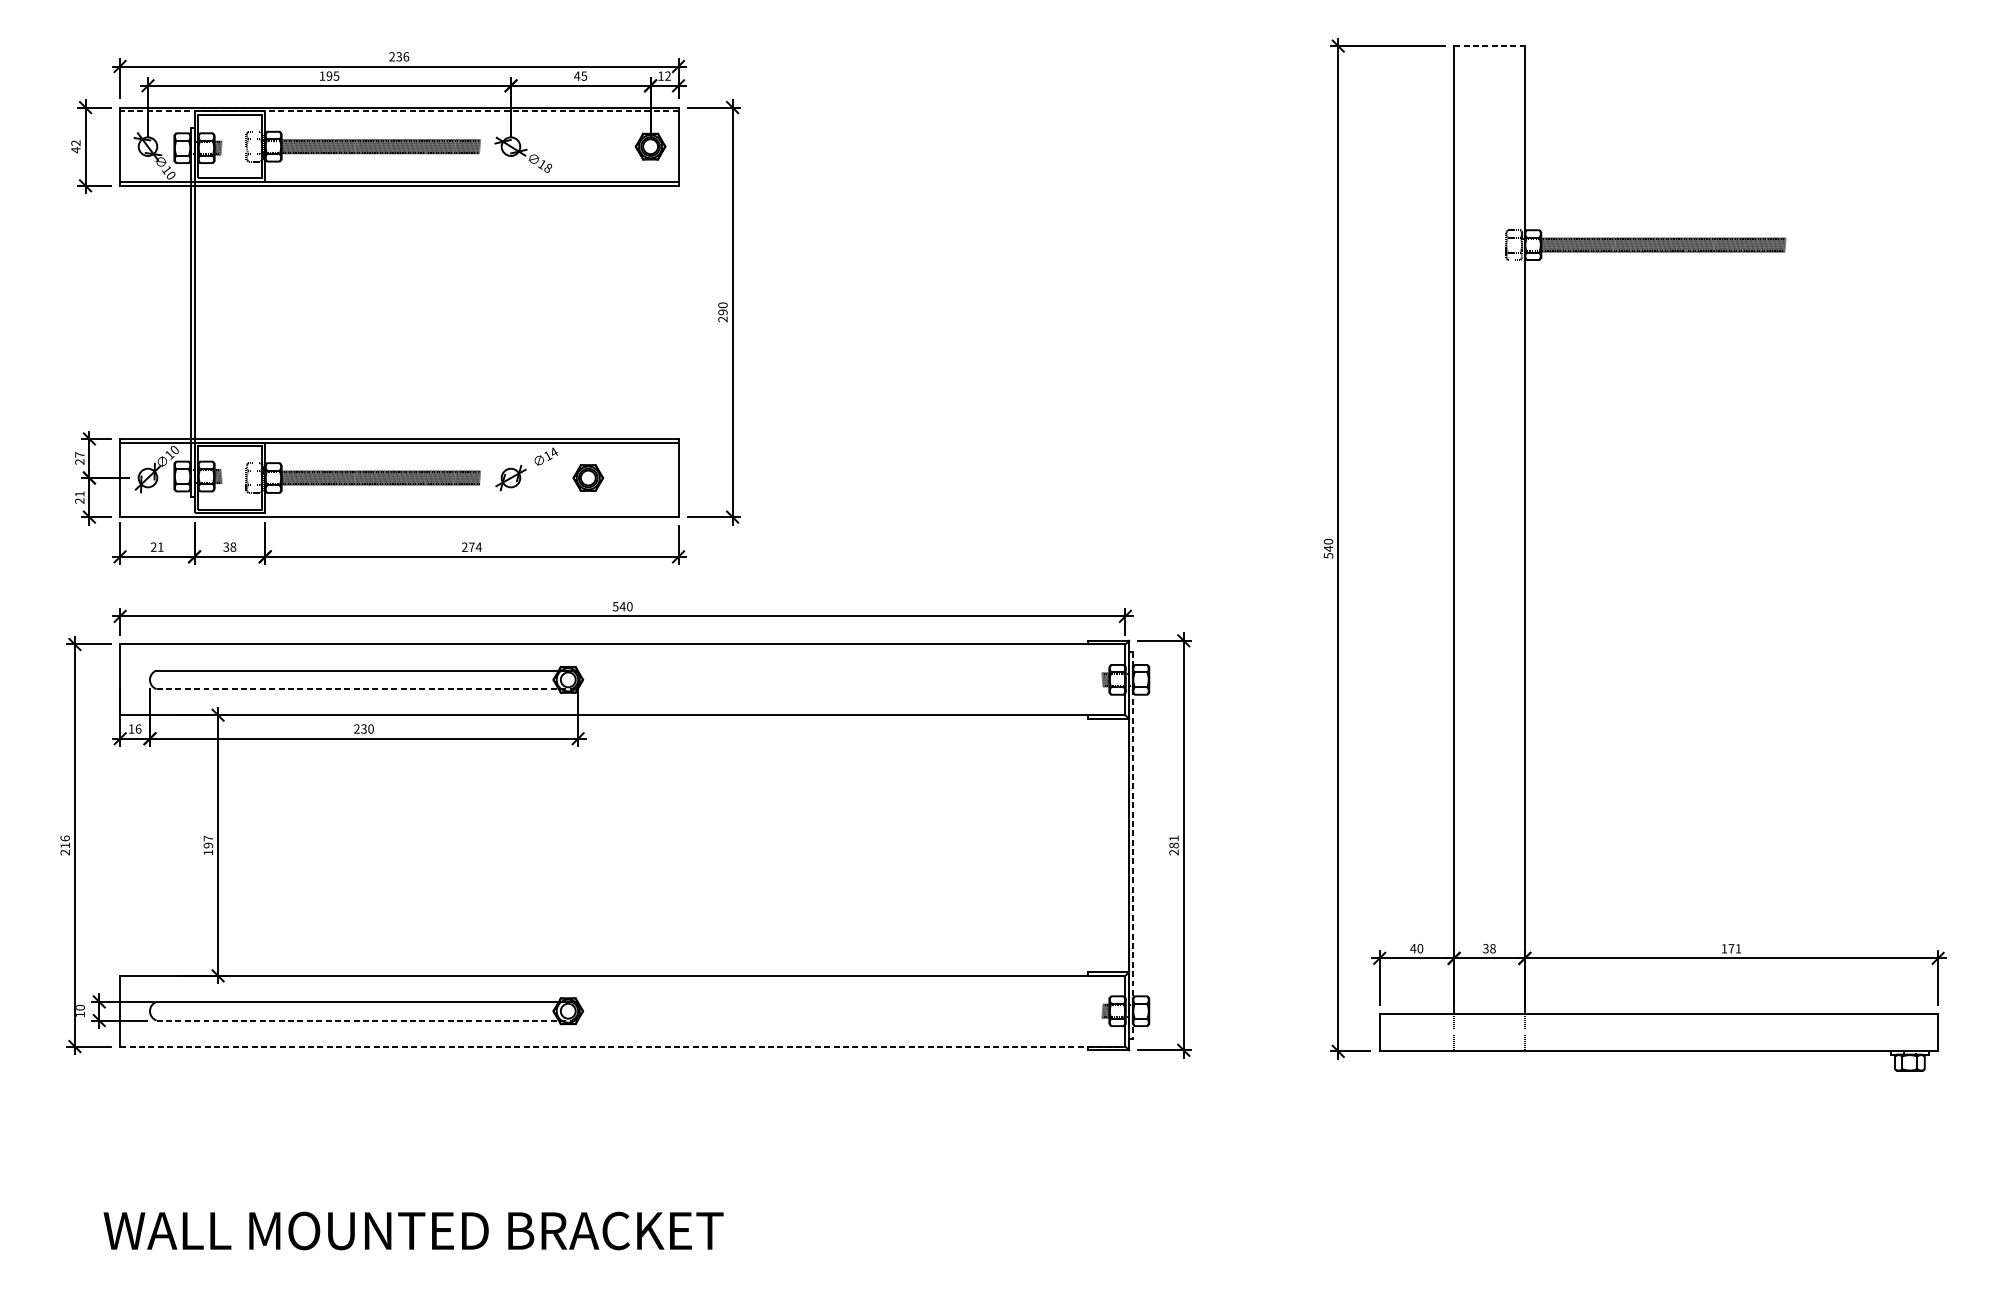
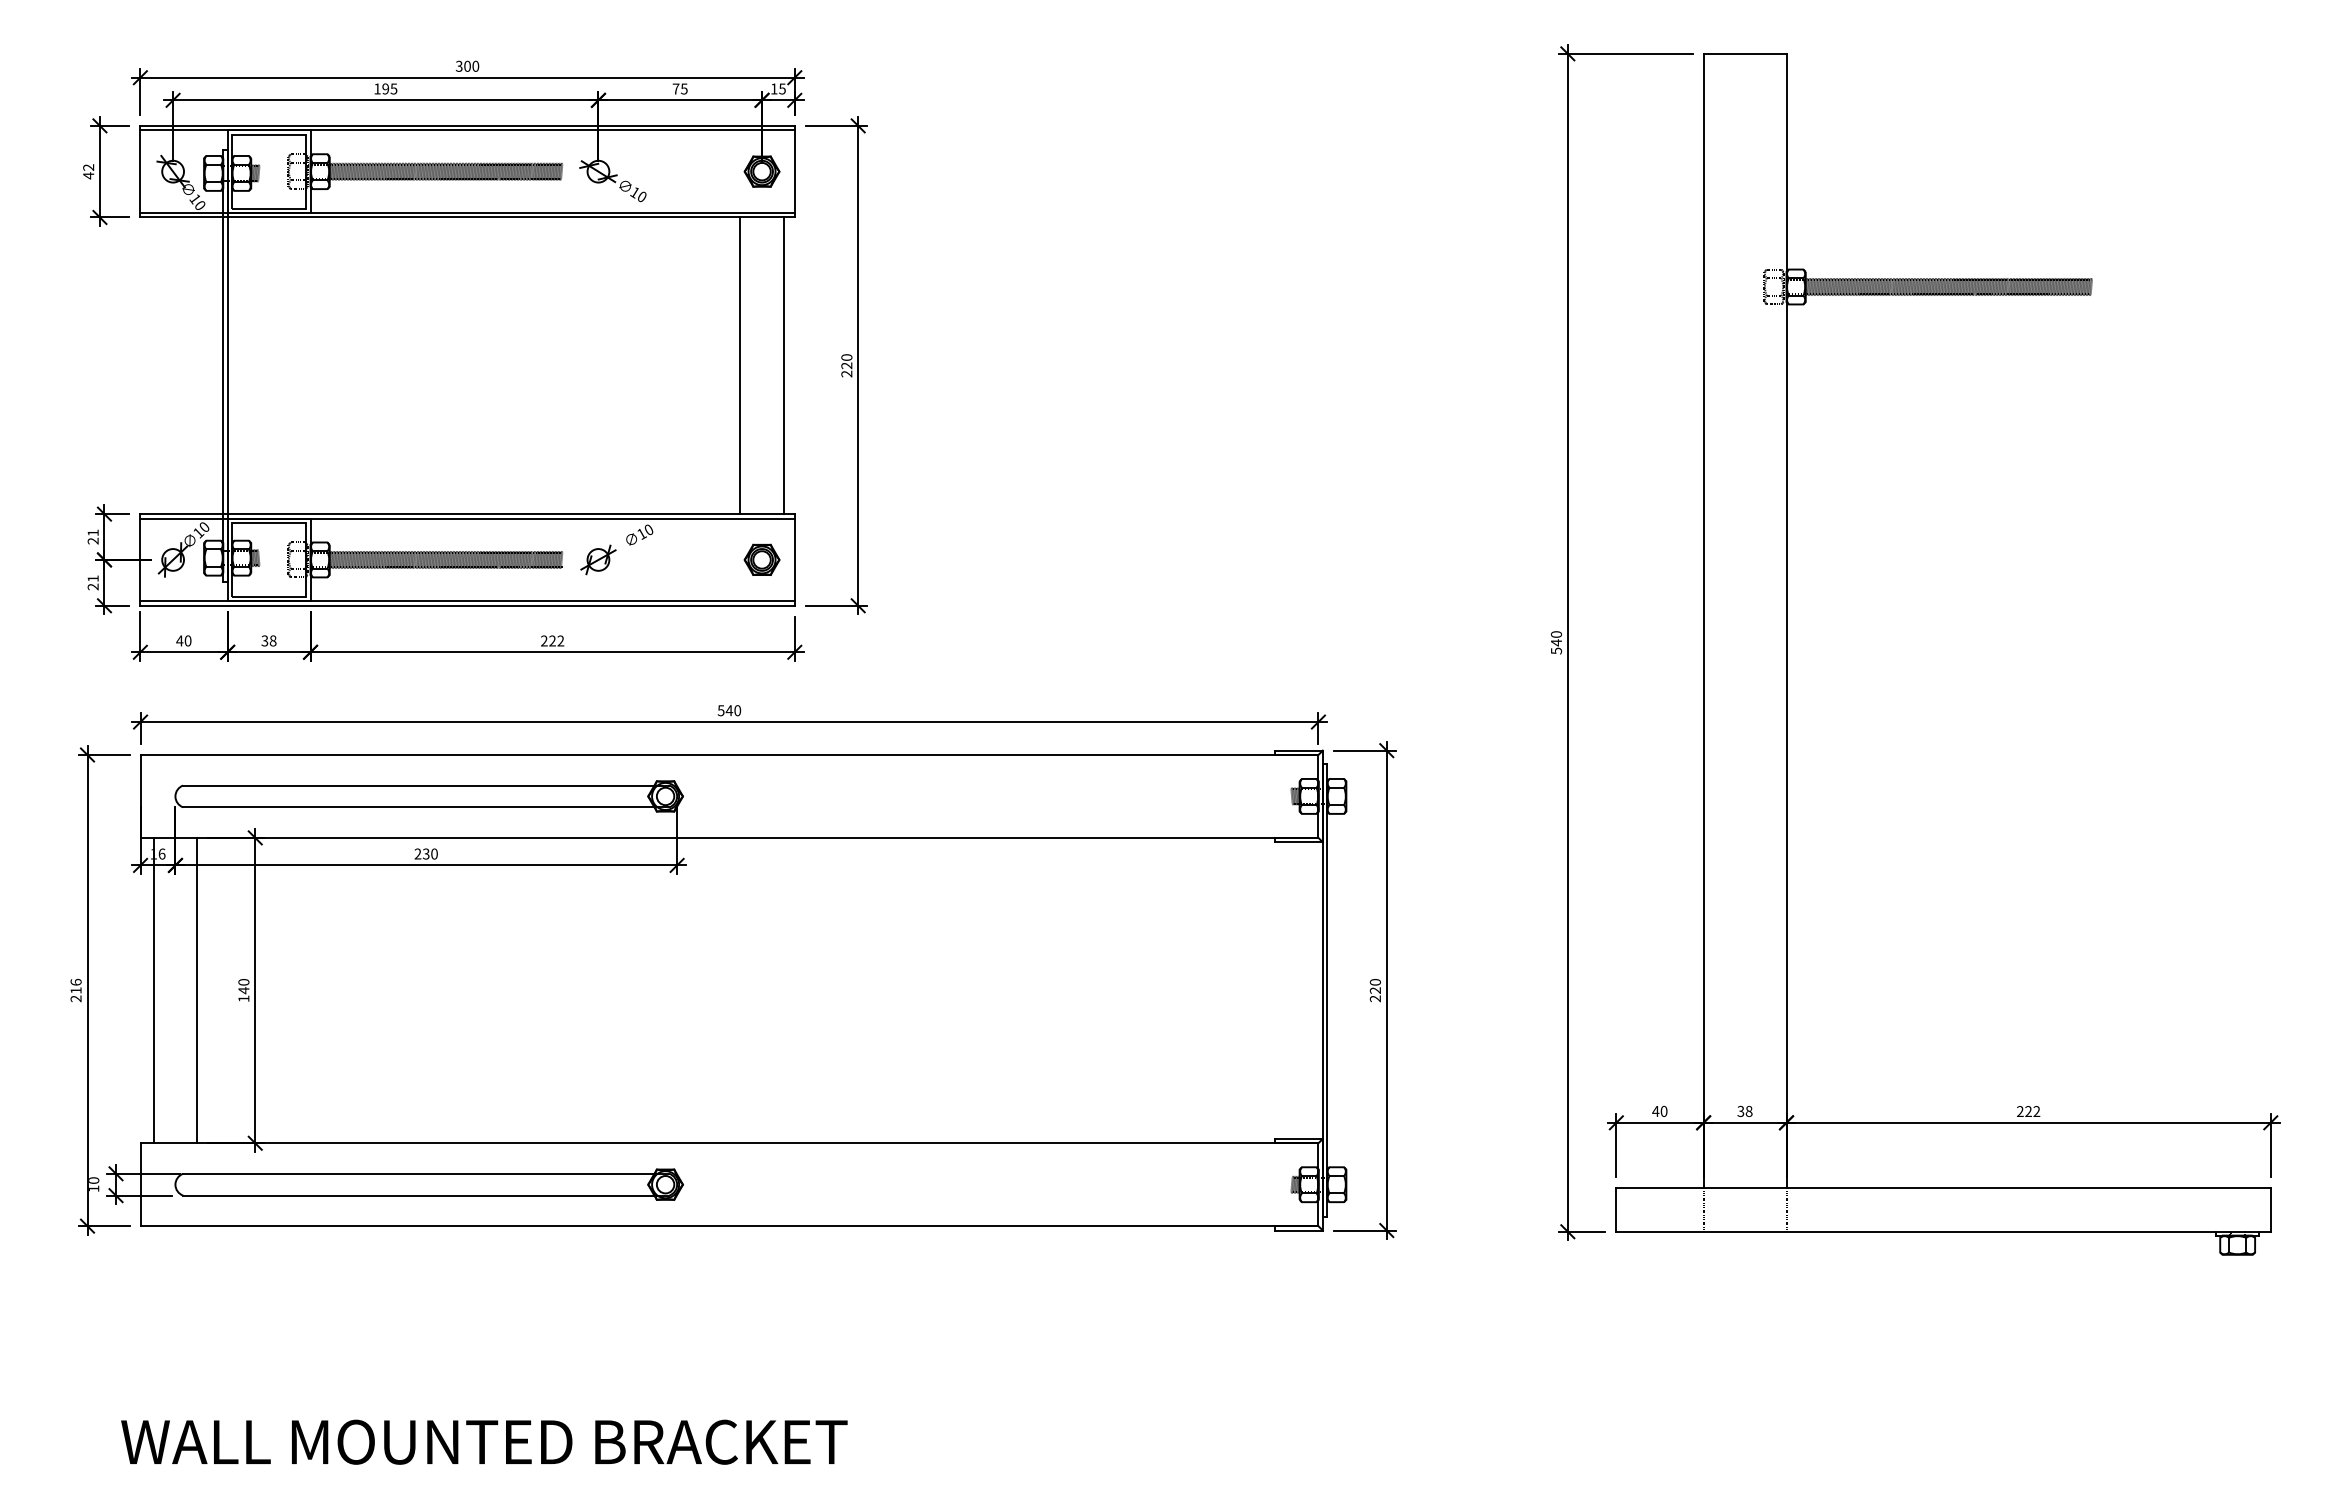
line: (1489, 45) -> (1745, 53), dashed -> solid
text: (399, 56) -> (467, 65), 236 -> 300
text: (576, 75) -> (675, 88), 45 -> 75
text: (668, 75) -> (782, 88), 12 -> 15
line: (399, 111) -> (467, 130), dashed -> solid
text: (547, 168) -> (641, 197), 18 -> 10
line: (632, 312) -> (740, 365), added
line: (668, 312) -> (783, 365), added
text: (723, 312) -> (847, 365), 290 -> 220
text: (553, 452) -> (648, 529), 14 -> 10
text: (79, 454) -> (92, 532), 27 -> 21
part: (587, 477) -> (761, 559), moved
line: (399, 513) -> (467, 601), added
text: (156, 546) -> (183, 640), 21 -> 40
text: (475, 546) -> (556, 640), 274 -> 222
line: (364, 689) -> (426, 807), dashed -> solid
text: (208, 842) -> (243, 986), 197 -> 140
text: (1173, 842) -> (1374, 986), 281 -> 220
line: (131, 845) -> (153, 990), added
line: (168, 845) -> (197, 990), added
line: (1133, 845) -> (1327, 990), dashed -> solid
text: (1731, 948) -> (2028, 1111), 171 -> 222
line: (364, 1020) -> (426, 1195), dashed -> solid
line: (622, 1046) -> (729, 1226), dashed -> solid

